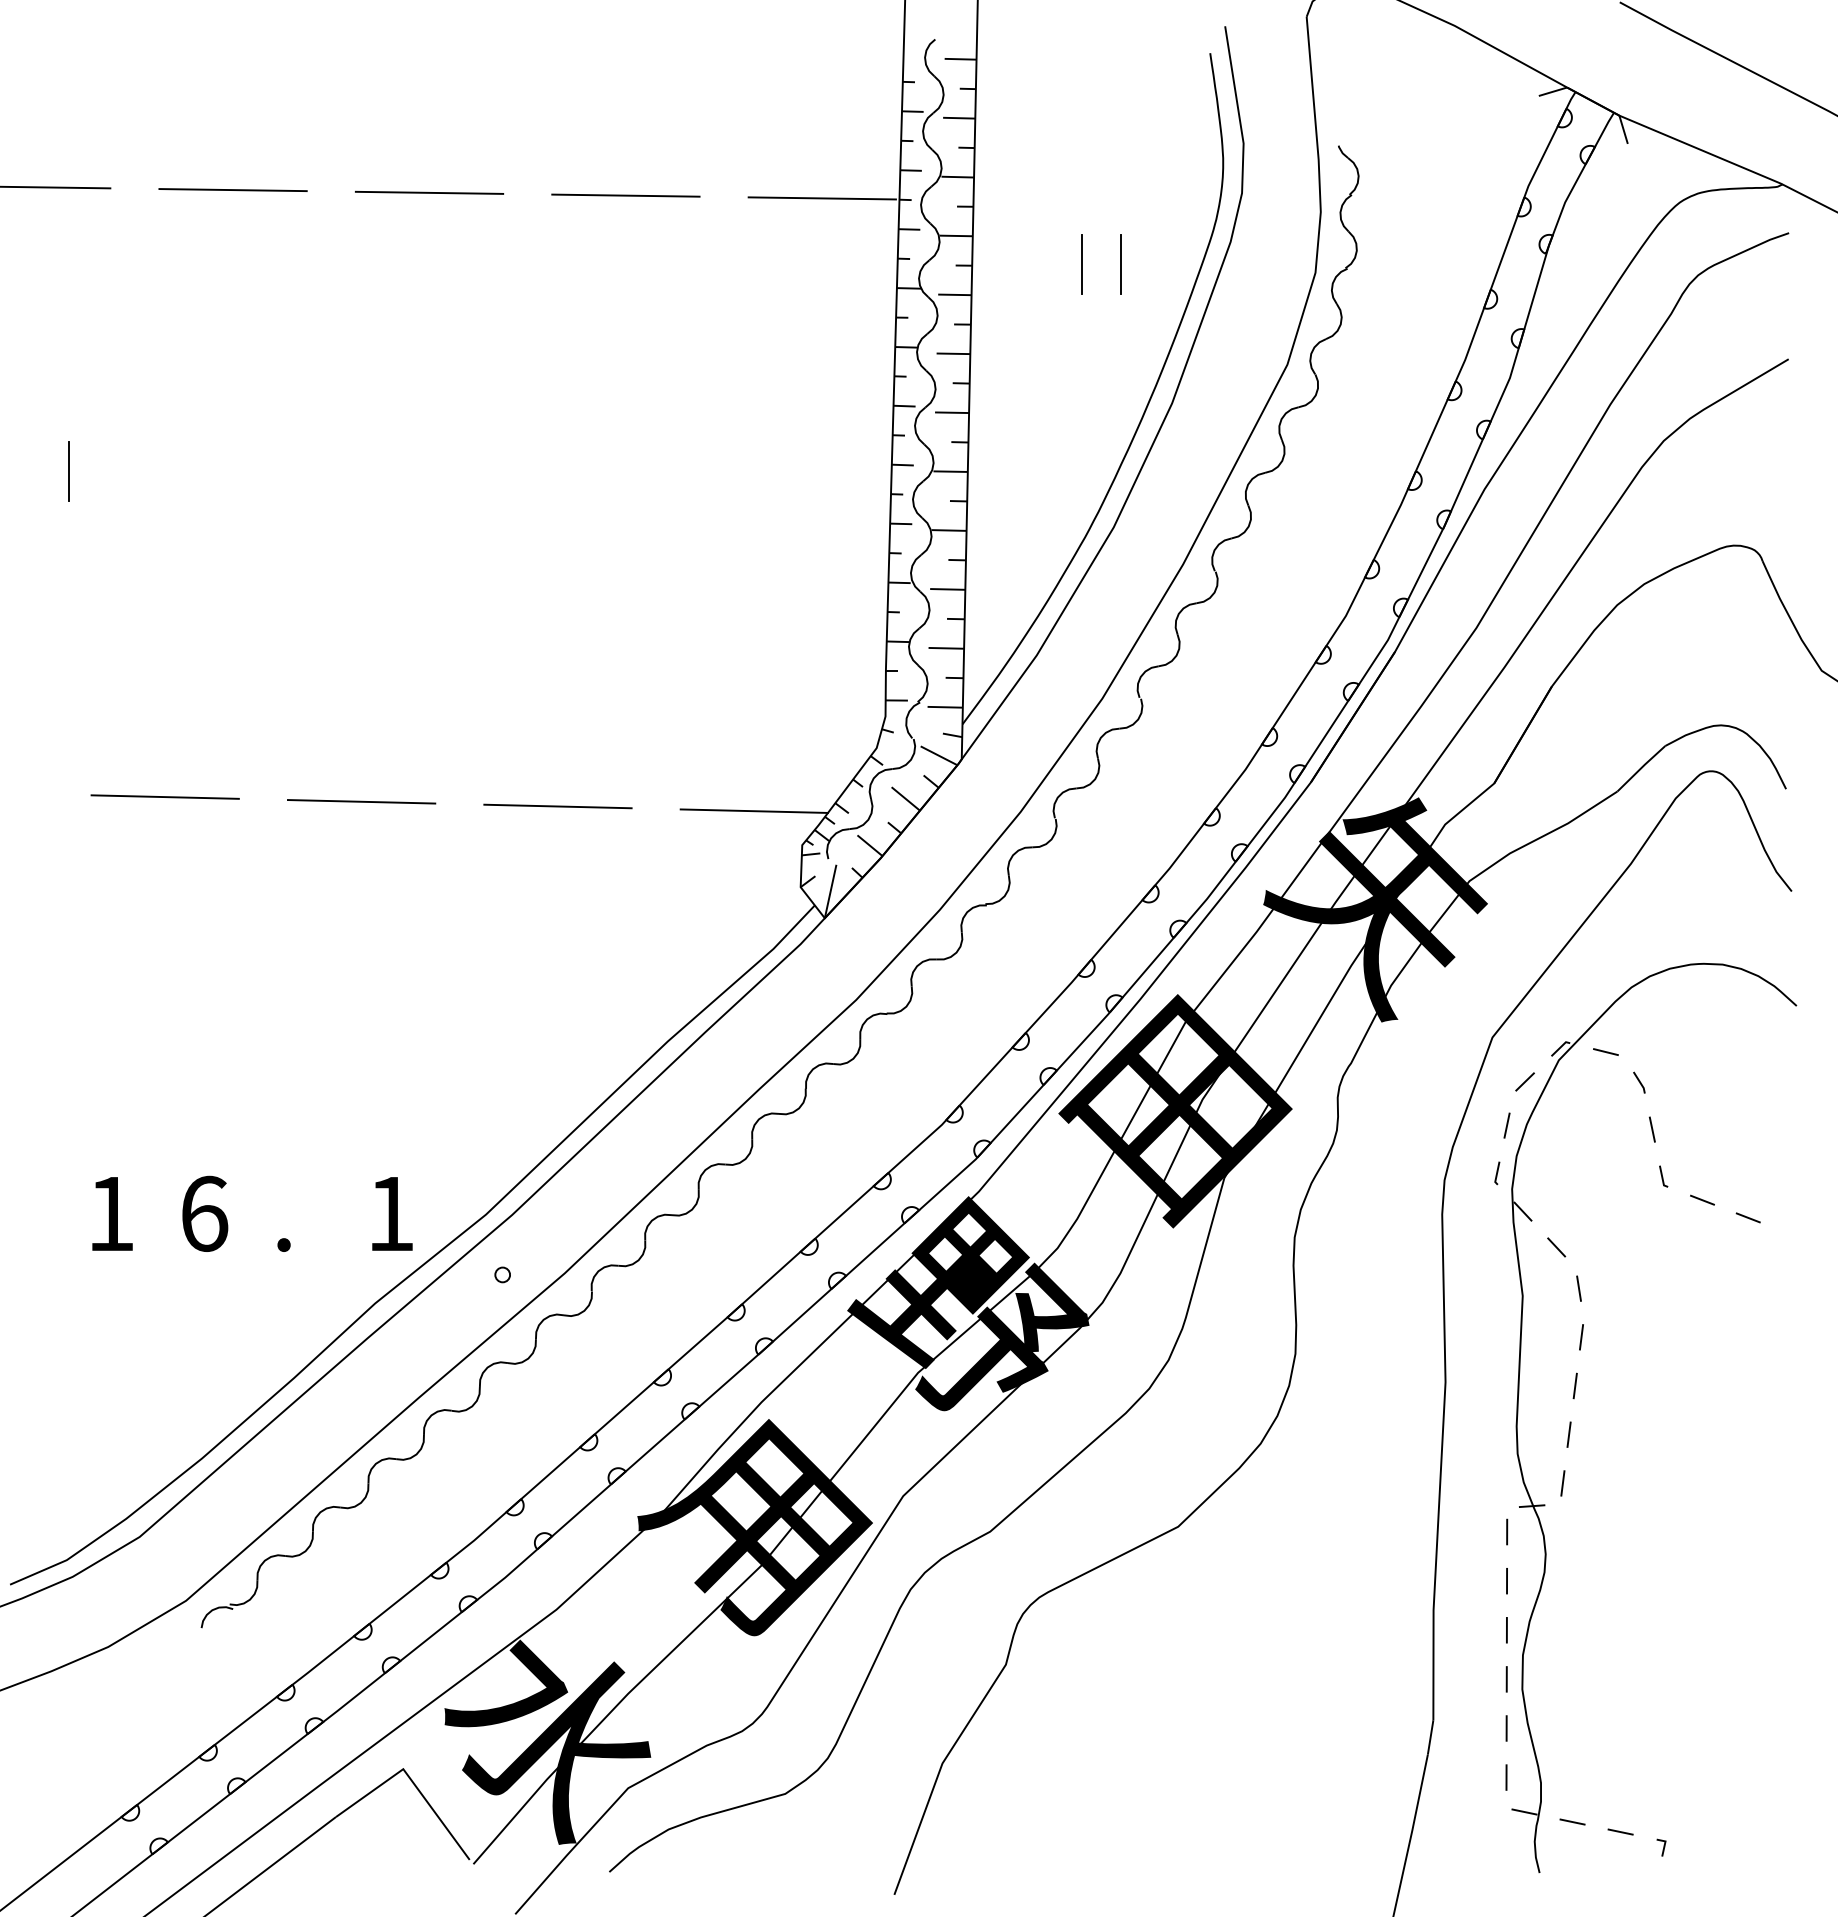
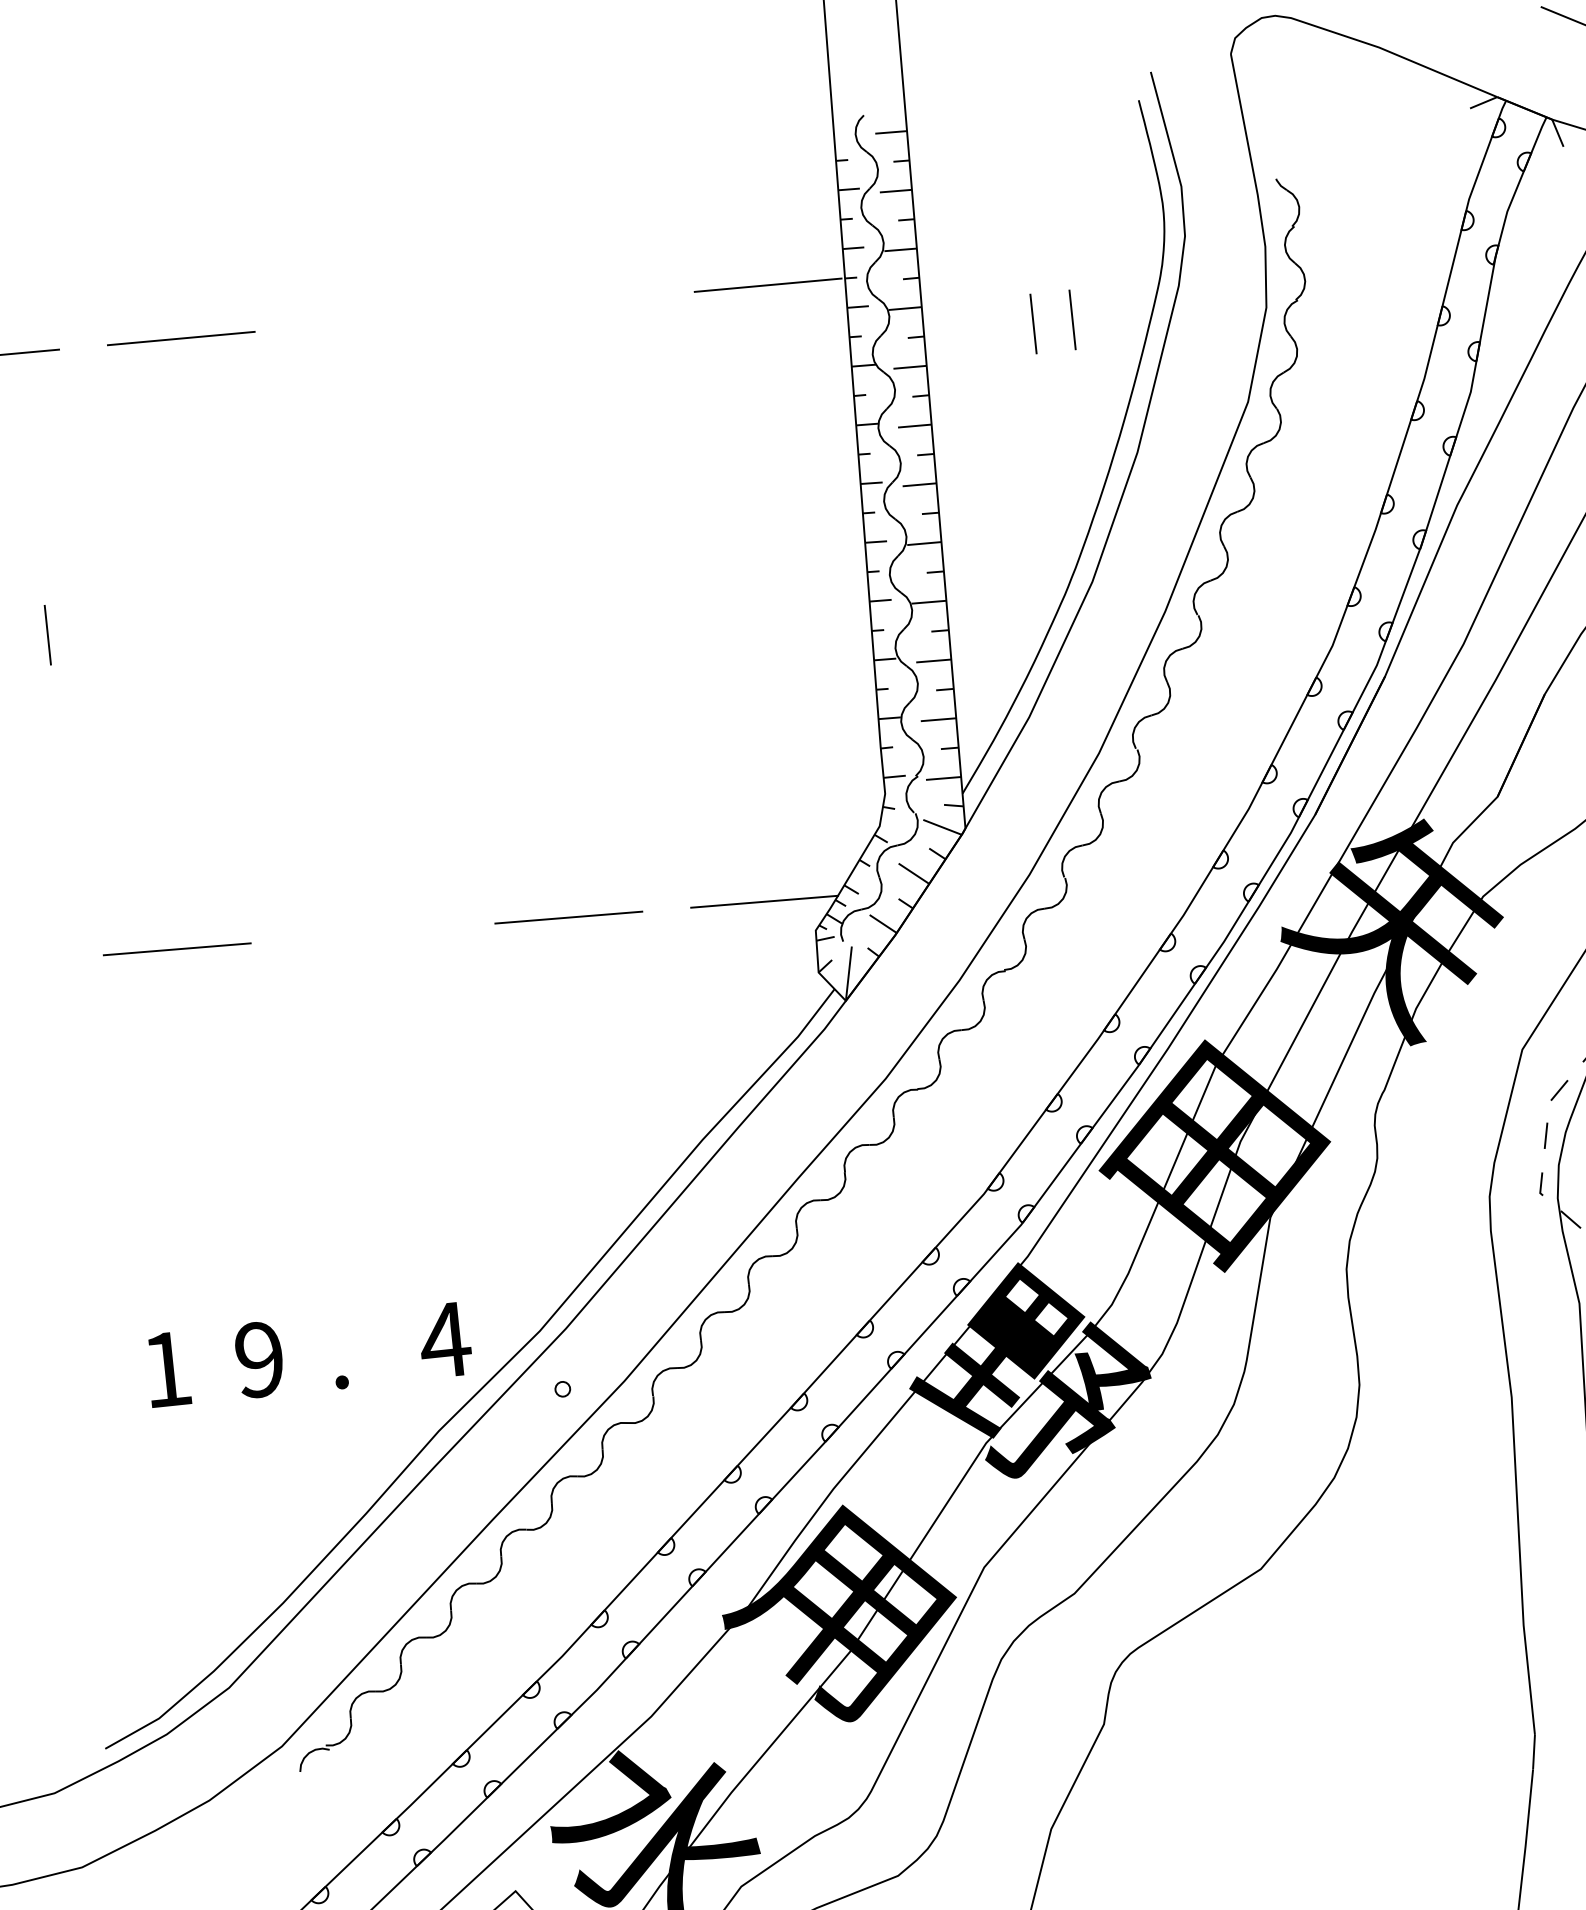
line: (429, 192) -> (376, 320), removed
line: (625, 195) -> (572, 302), removed
line: (361, 801) -> (372, 933), removed
text: (204, 1213) -> (259, 1359), 6 -> 9
text: (390, 1213) -> (444, 1339), 1 -> 4

